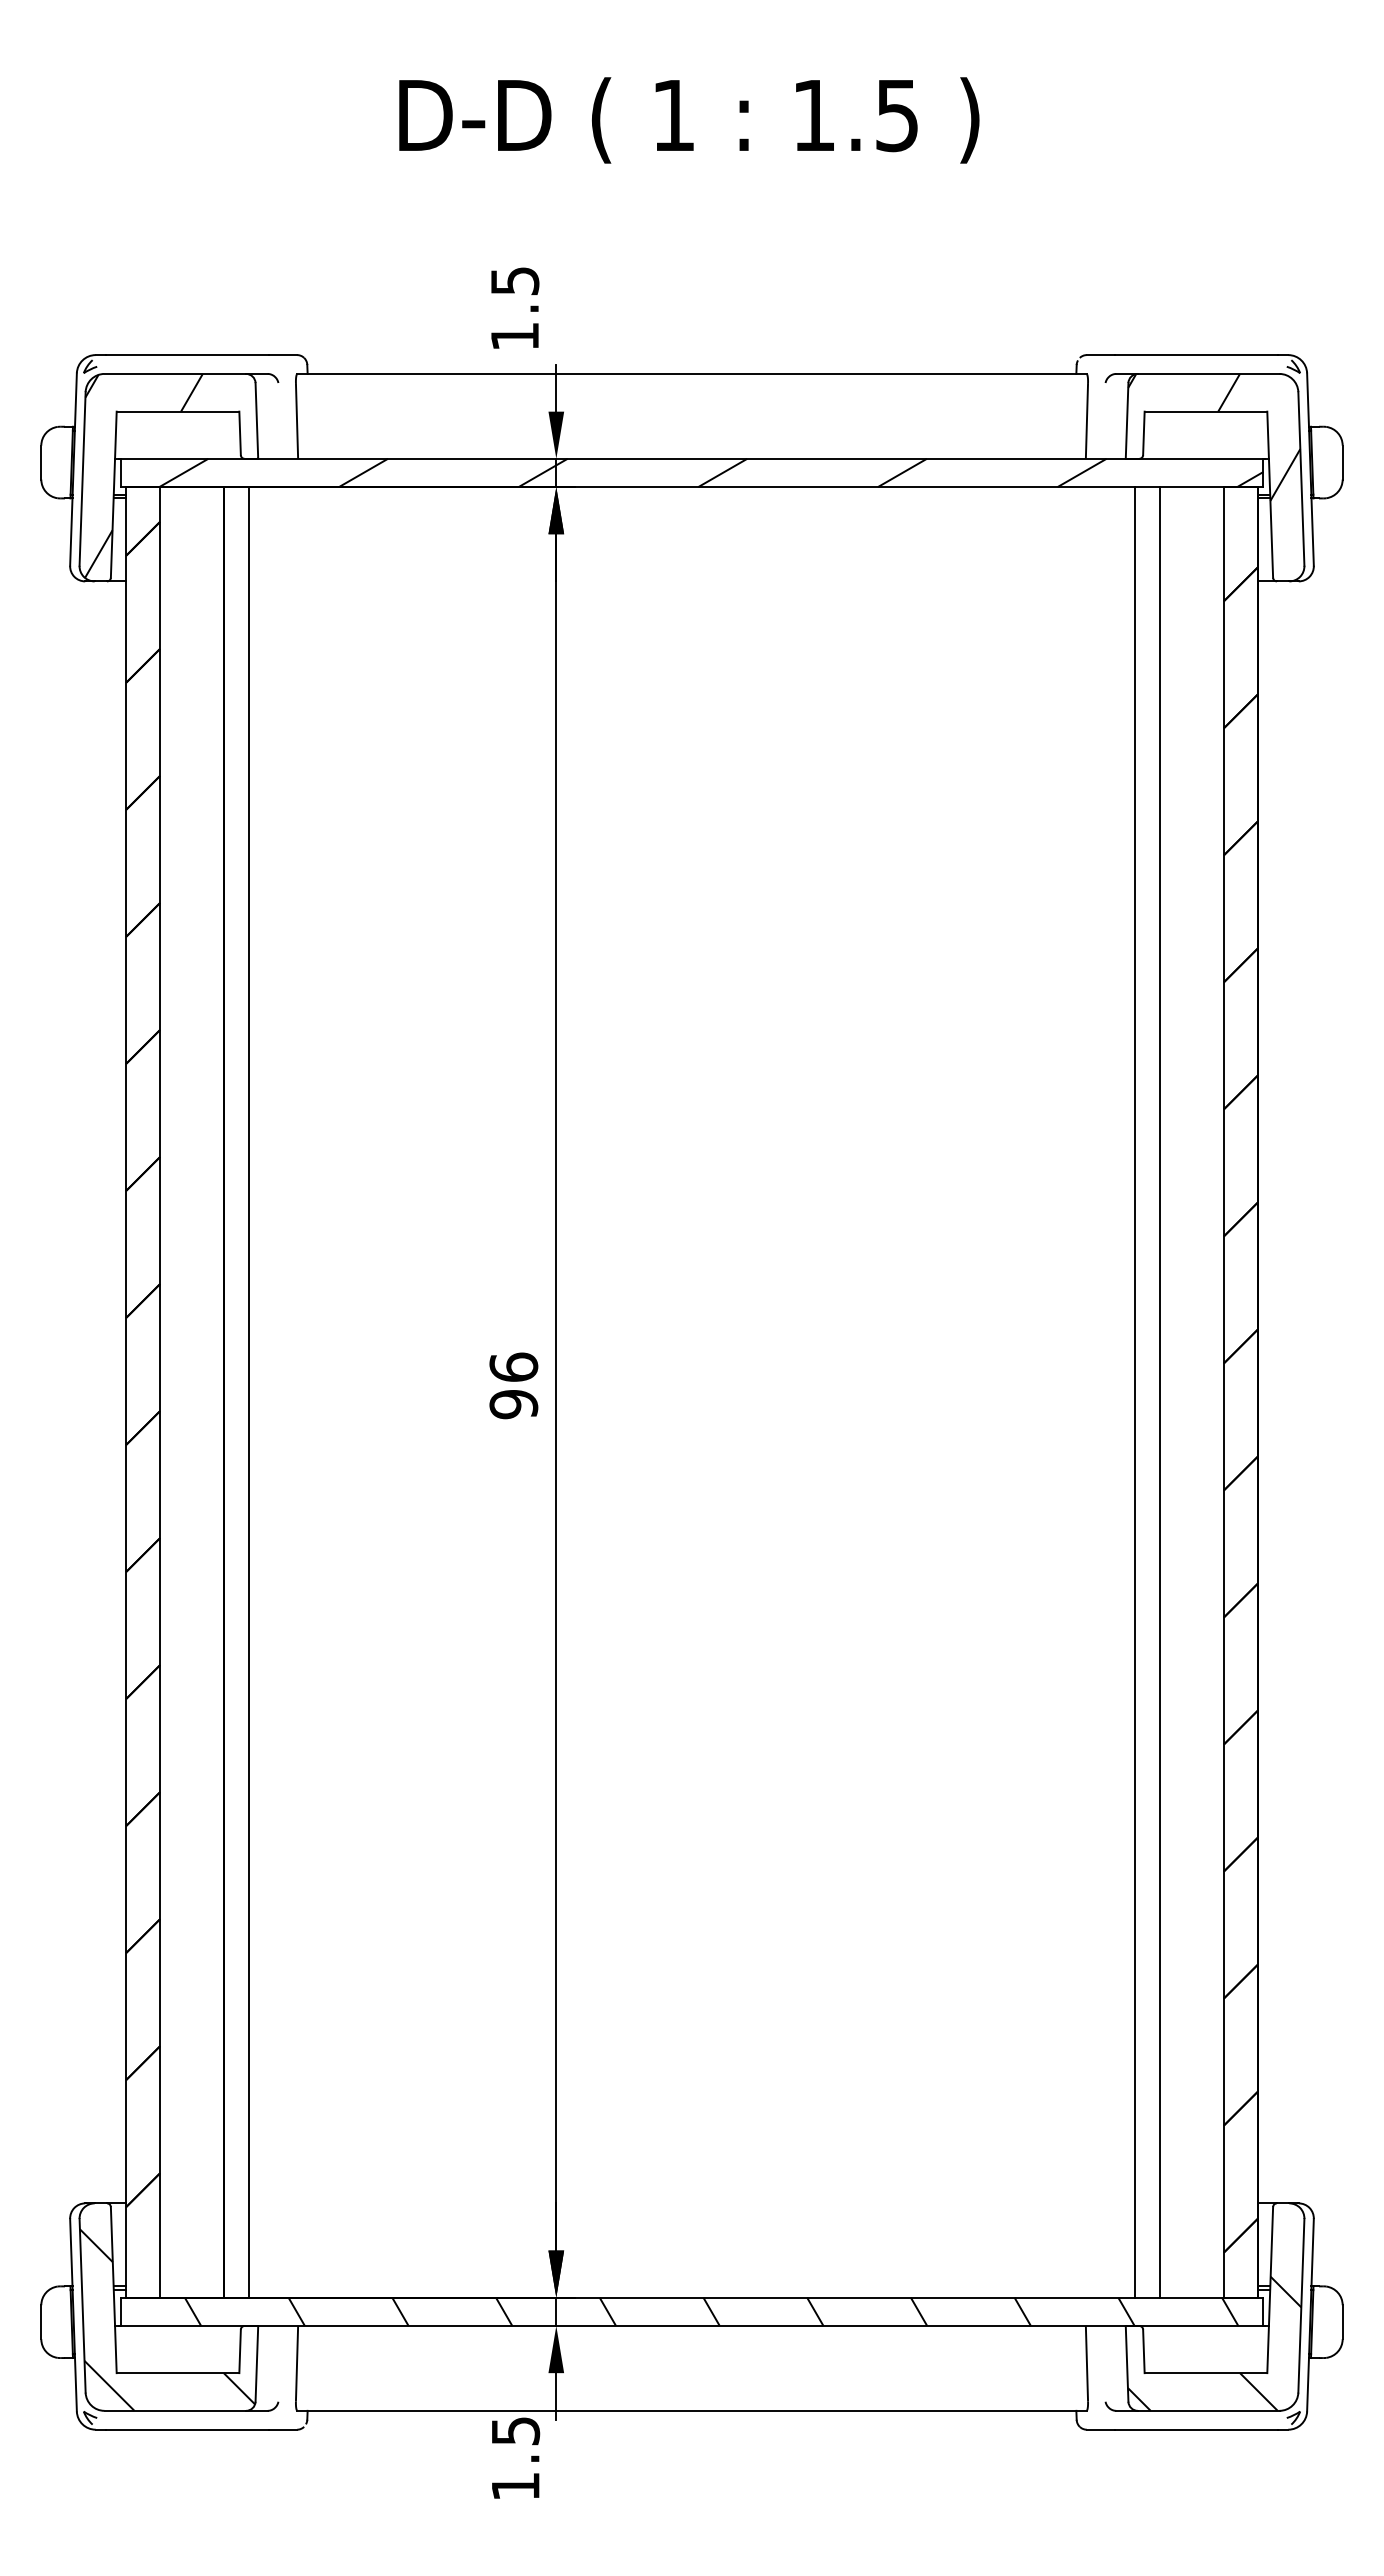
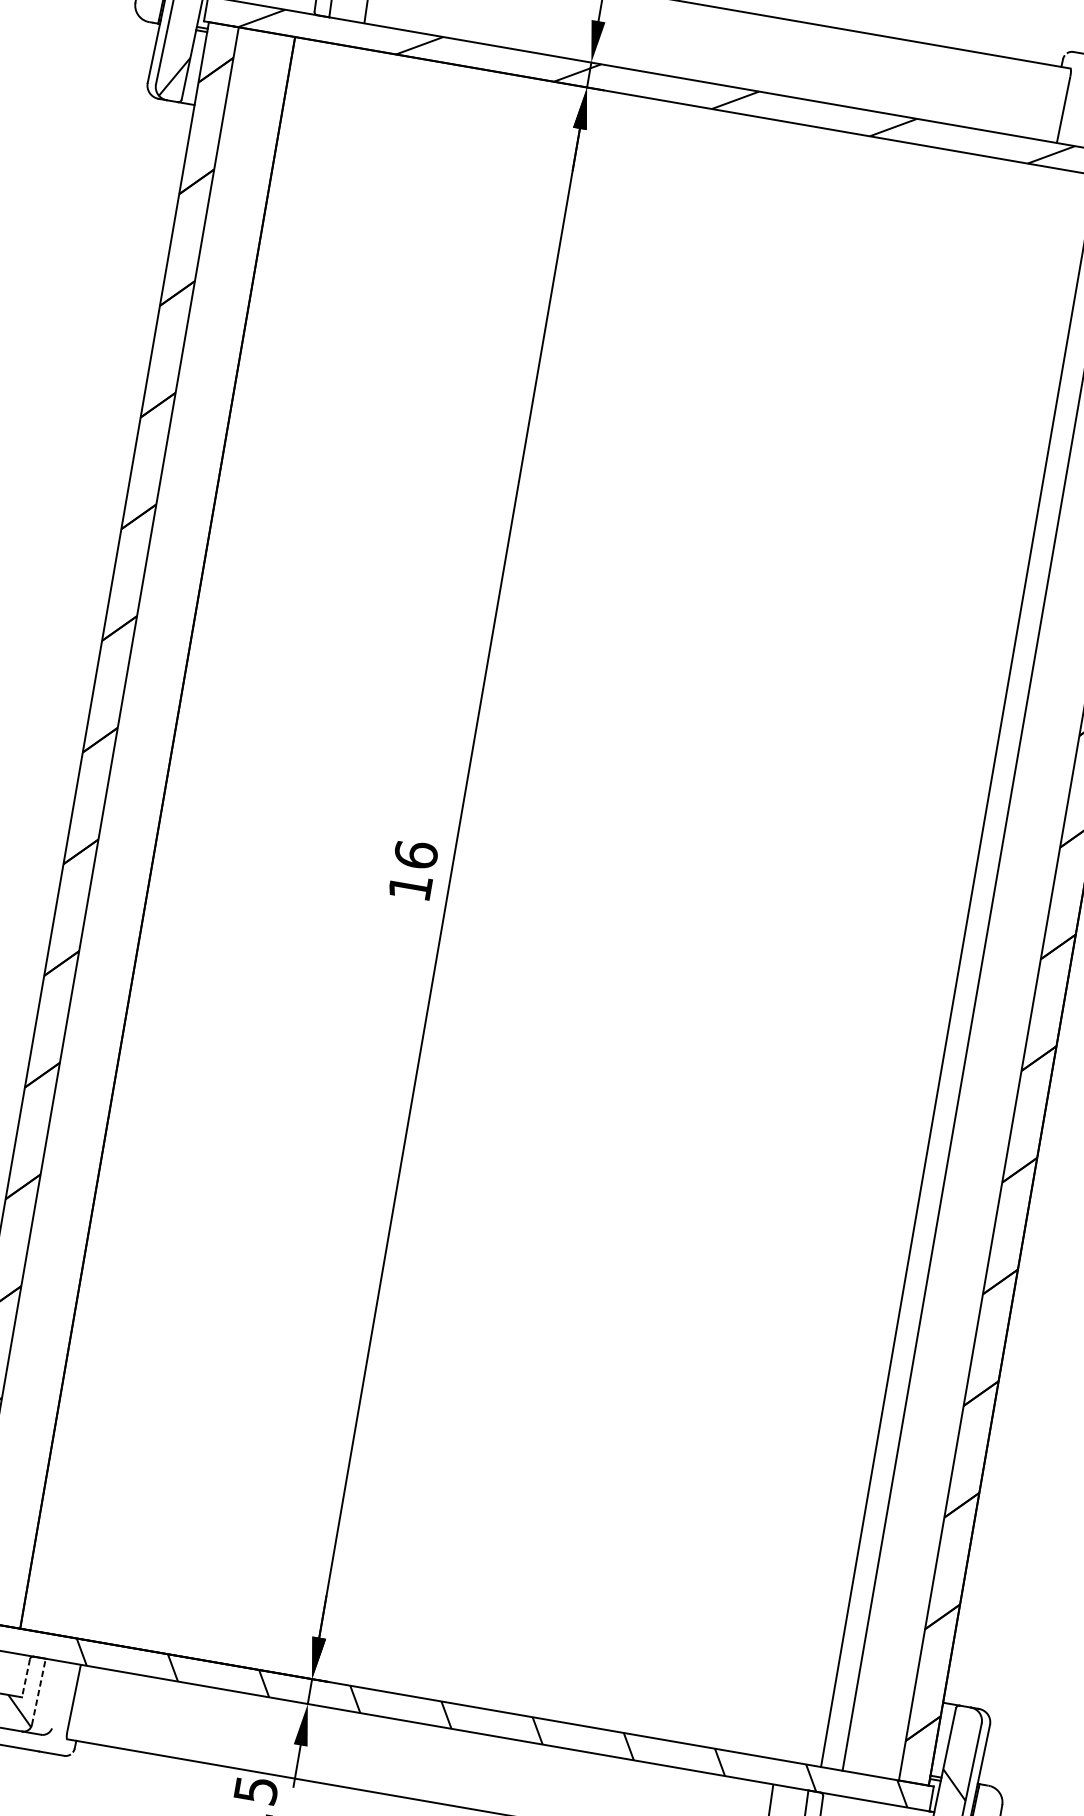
line: (248, 1392) -> (178, 836), removed
text: (513, 1404) -> (410, 887), 96 -> 16
line: (240, 2351) -> (26, 1678), solid -> dashed
line: (256, 2363) -> (38, 1691), solid -> dashed

